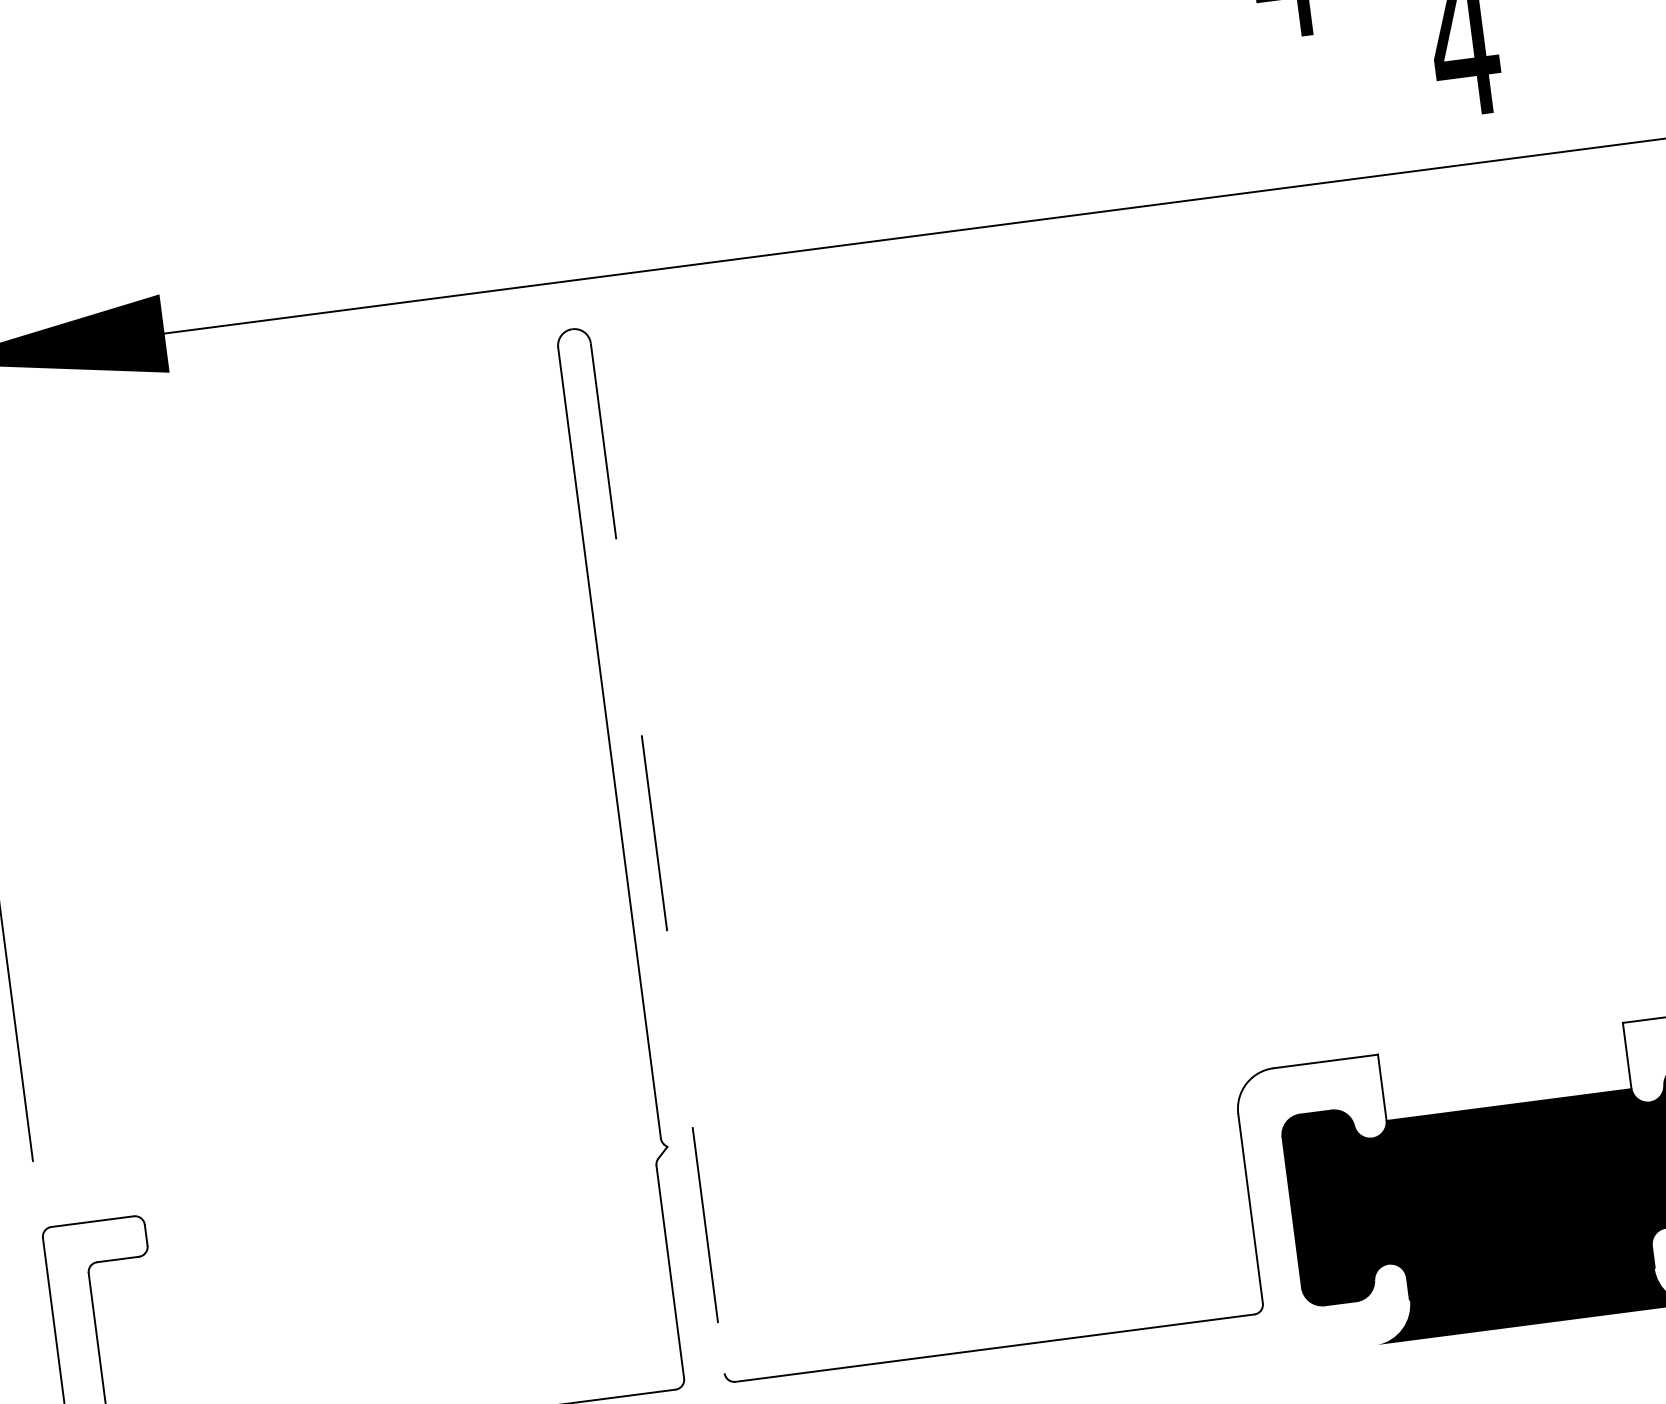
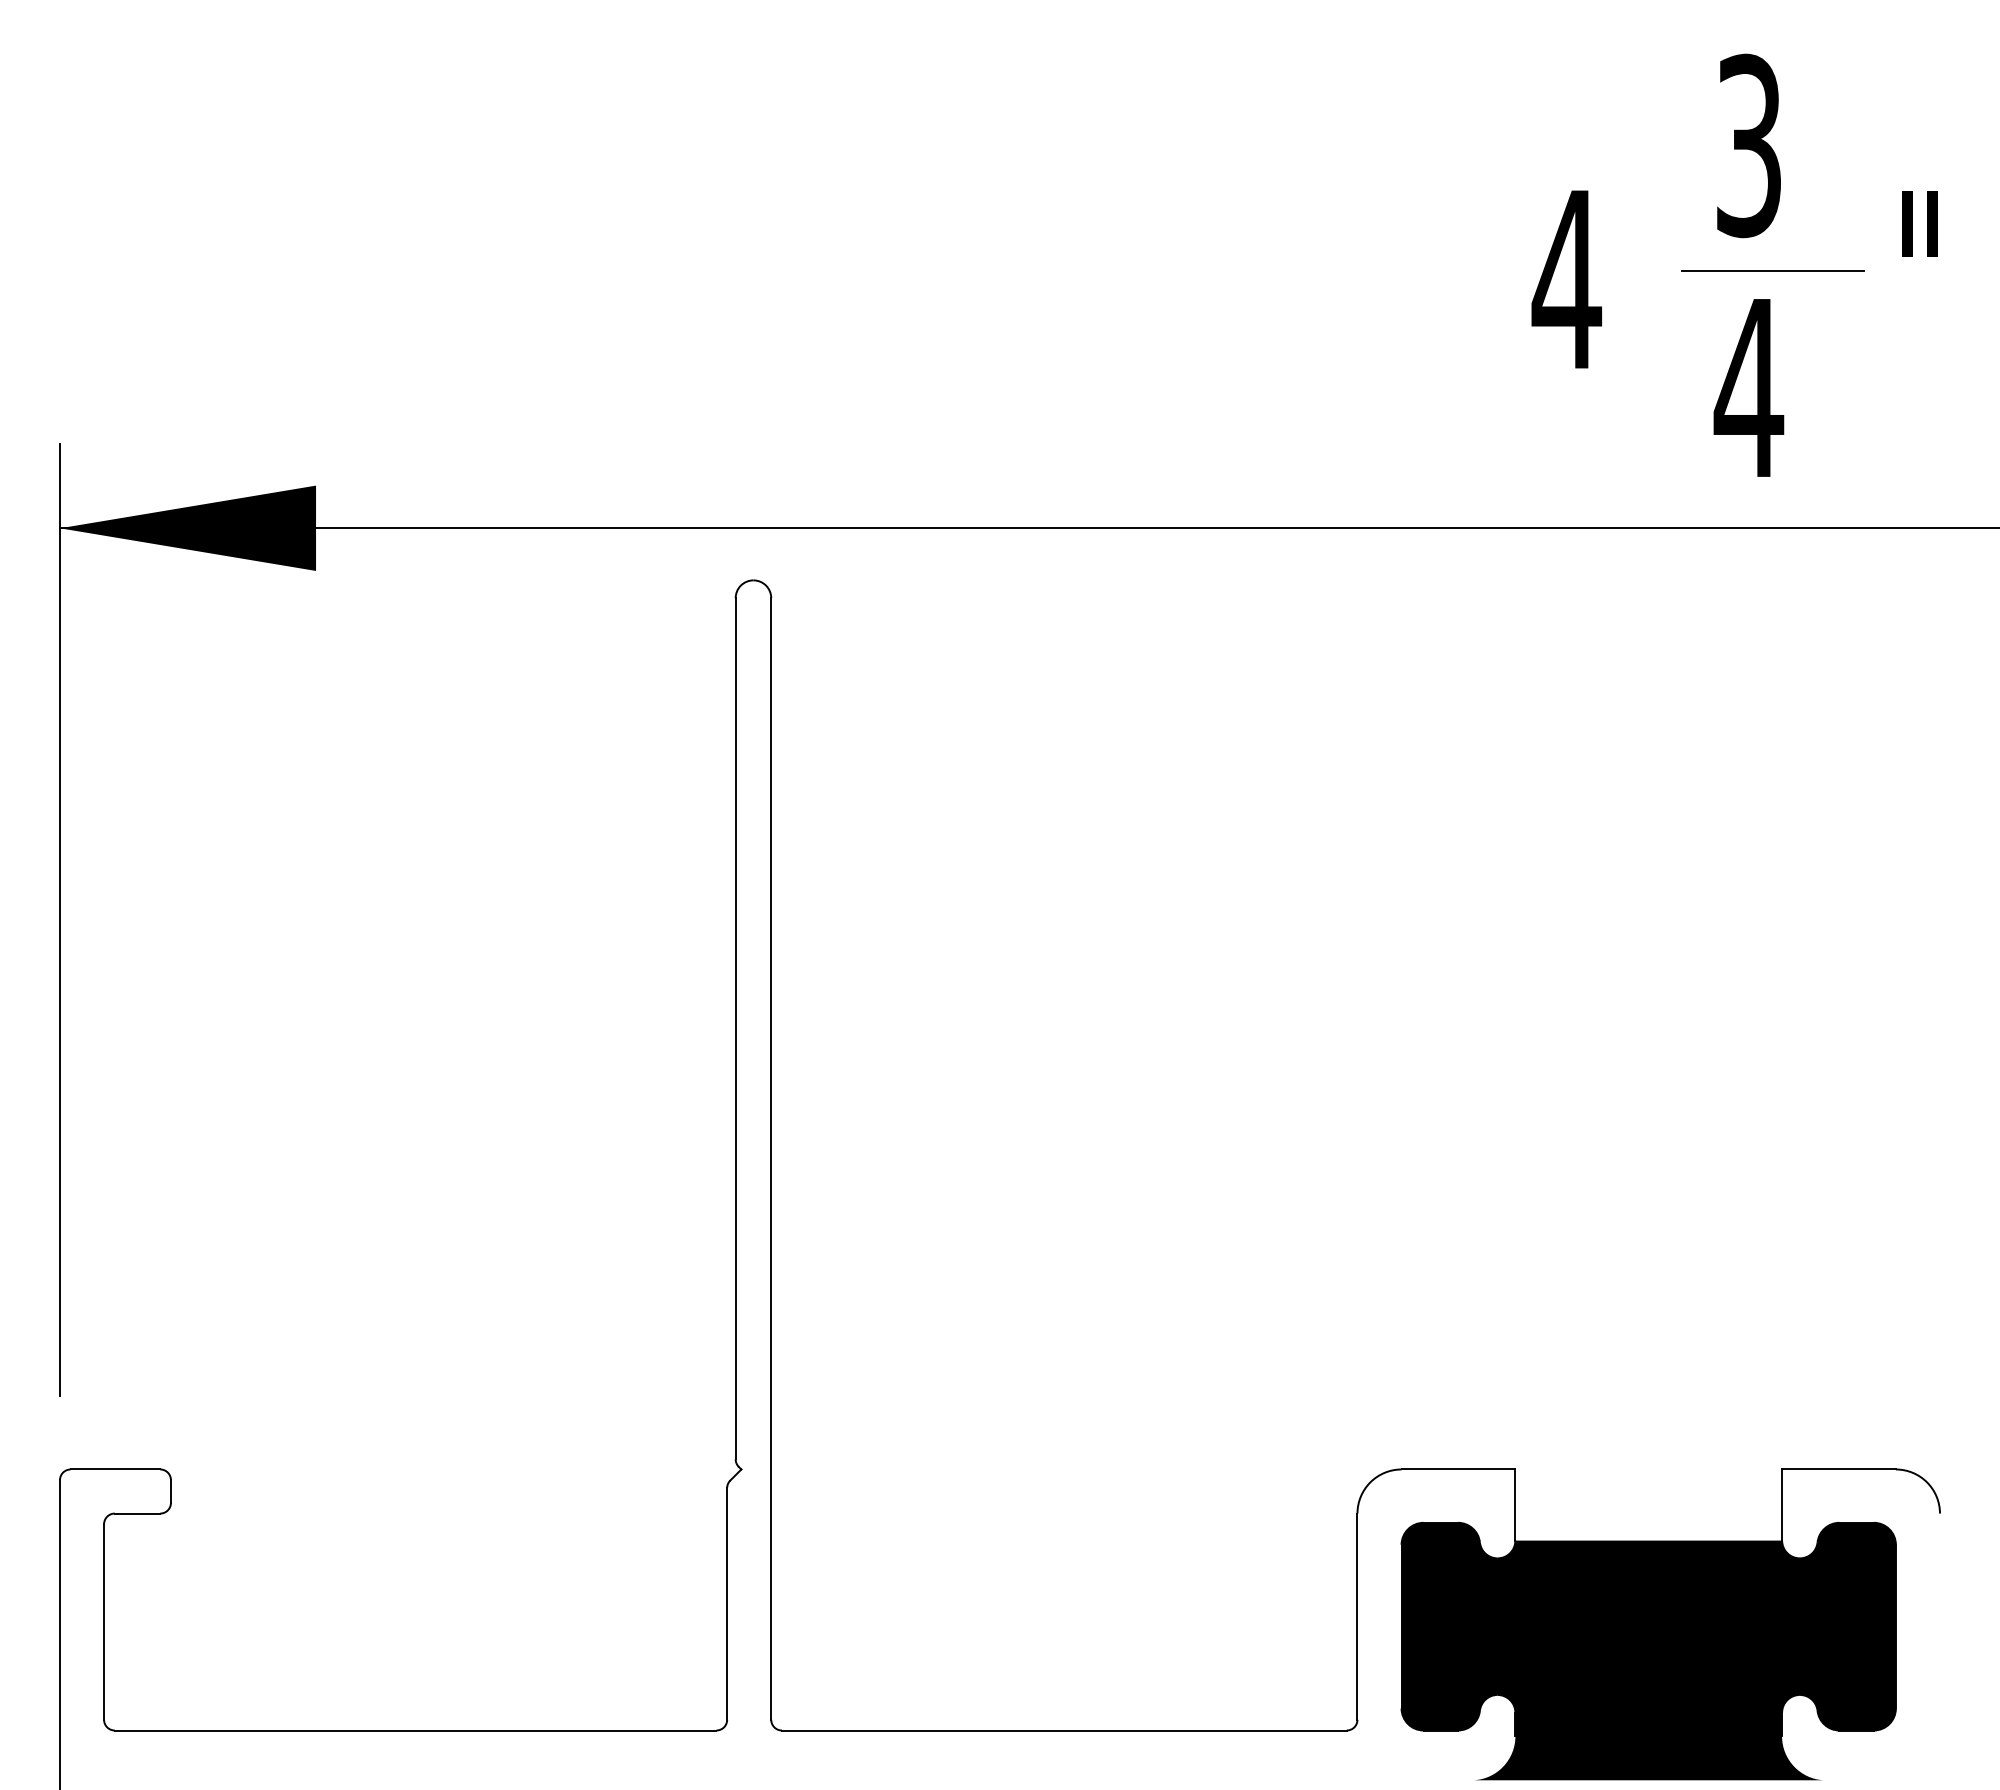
line: (658, 858) -> (771, 1159), dashed -> solid

